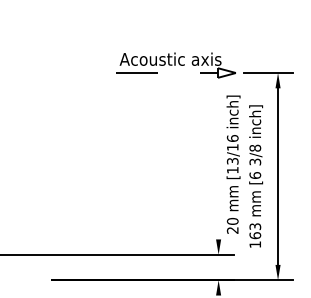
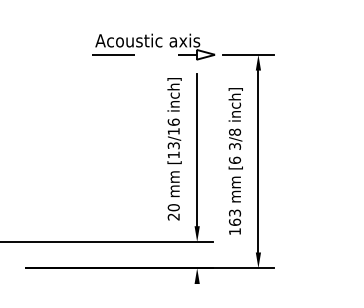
line: (218, 164) -> (197, 149), added
text: (233, 164) -> (174, 149), moved

